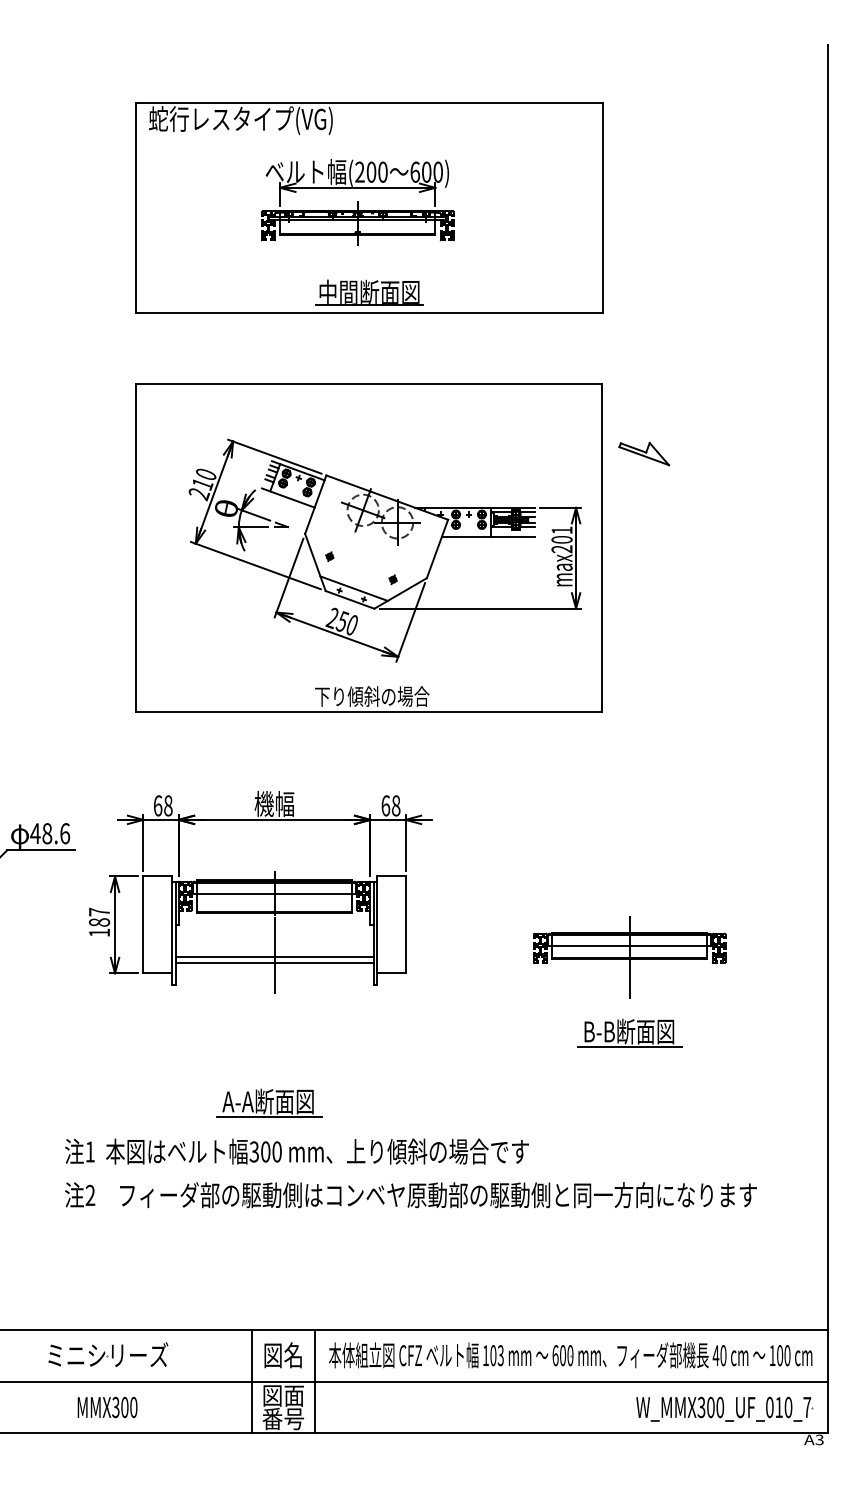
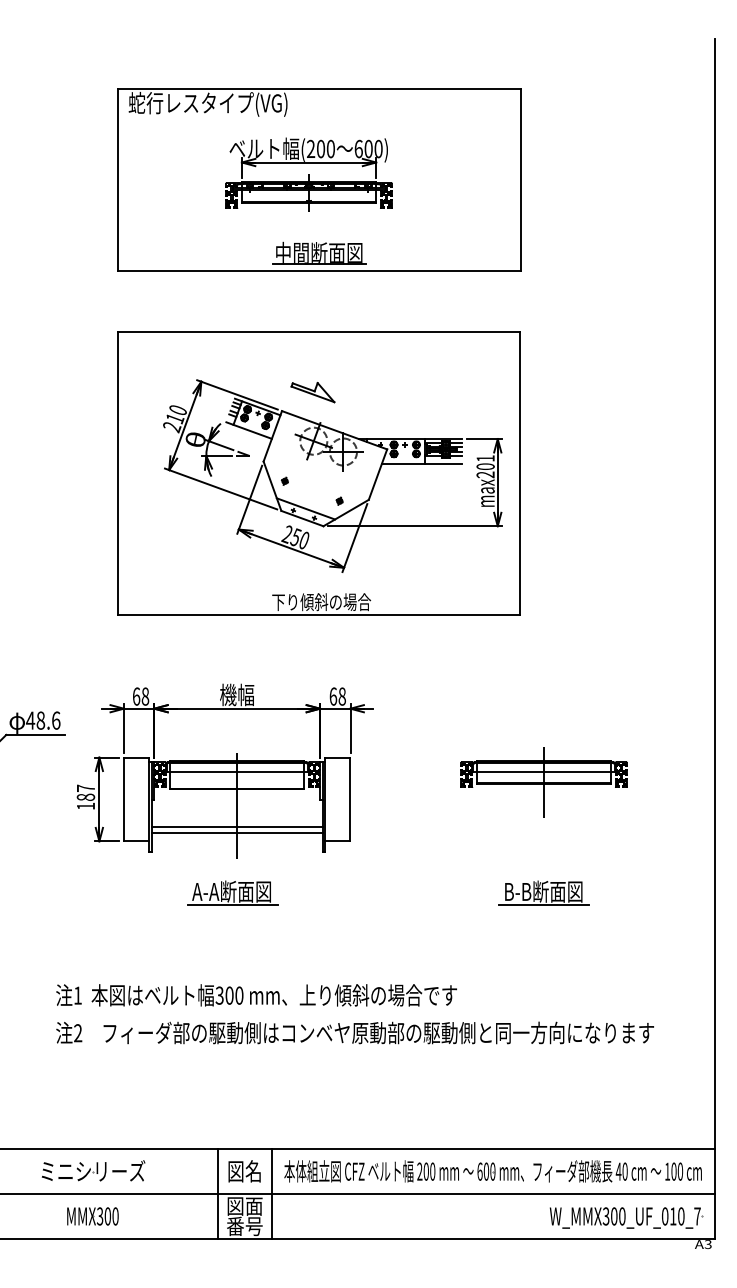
part: (644, 453) -> (313, 392), moved
part: (629, 957) -> (543, 782), moved
part: (269, 1102) -> (232, 892), moved
text: (492, 1355) -> (425, 1171), 103 -> 200

